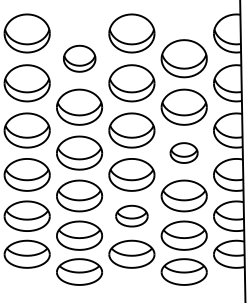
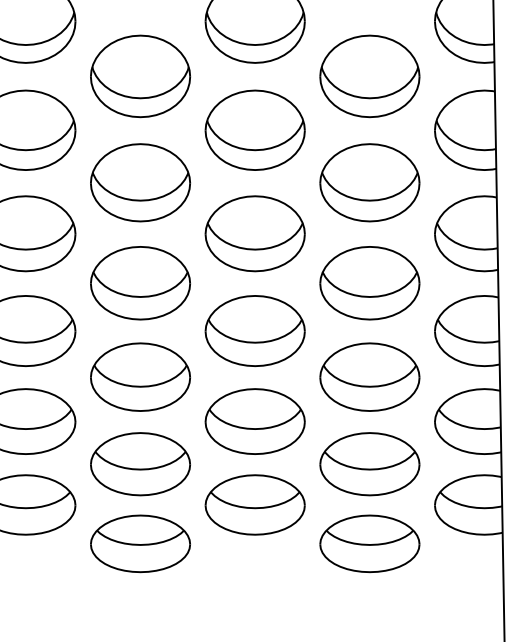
part: (79, 58) -> (140, 75), size x1.43
part: (183, 152) -> (368, 281), size x1.67
part: (131, 215) -> (254, 419), size x1.43

